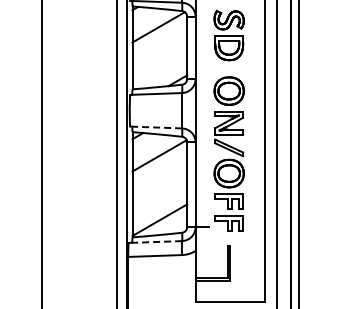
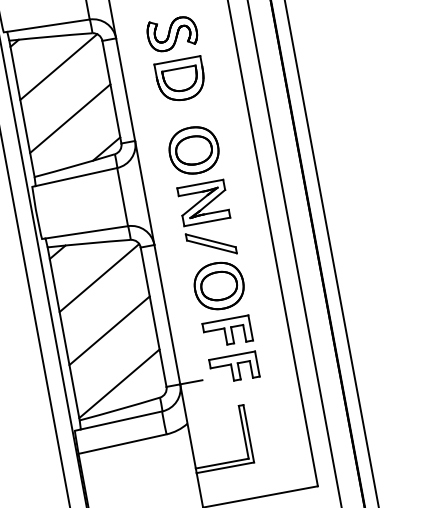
line: (159, 58) -> (69, 118), added
line: (157, 127) -> (87, 232), dashed -> solid
line: (159, 187) -> (108, 330), added
line: (157, 241) -> (122, 419), dashed -> solid

